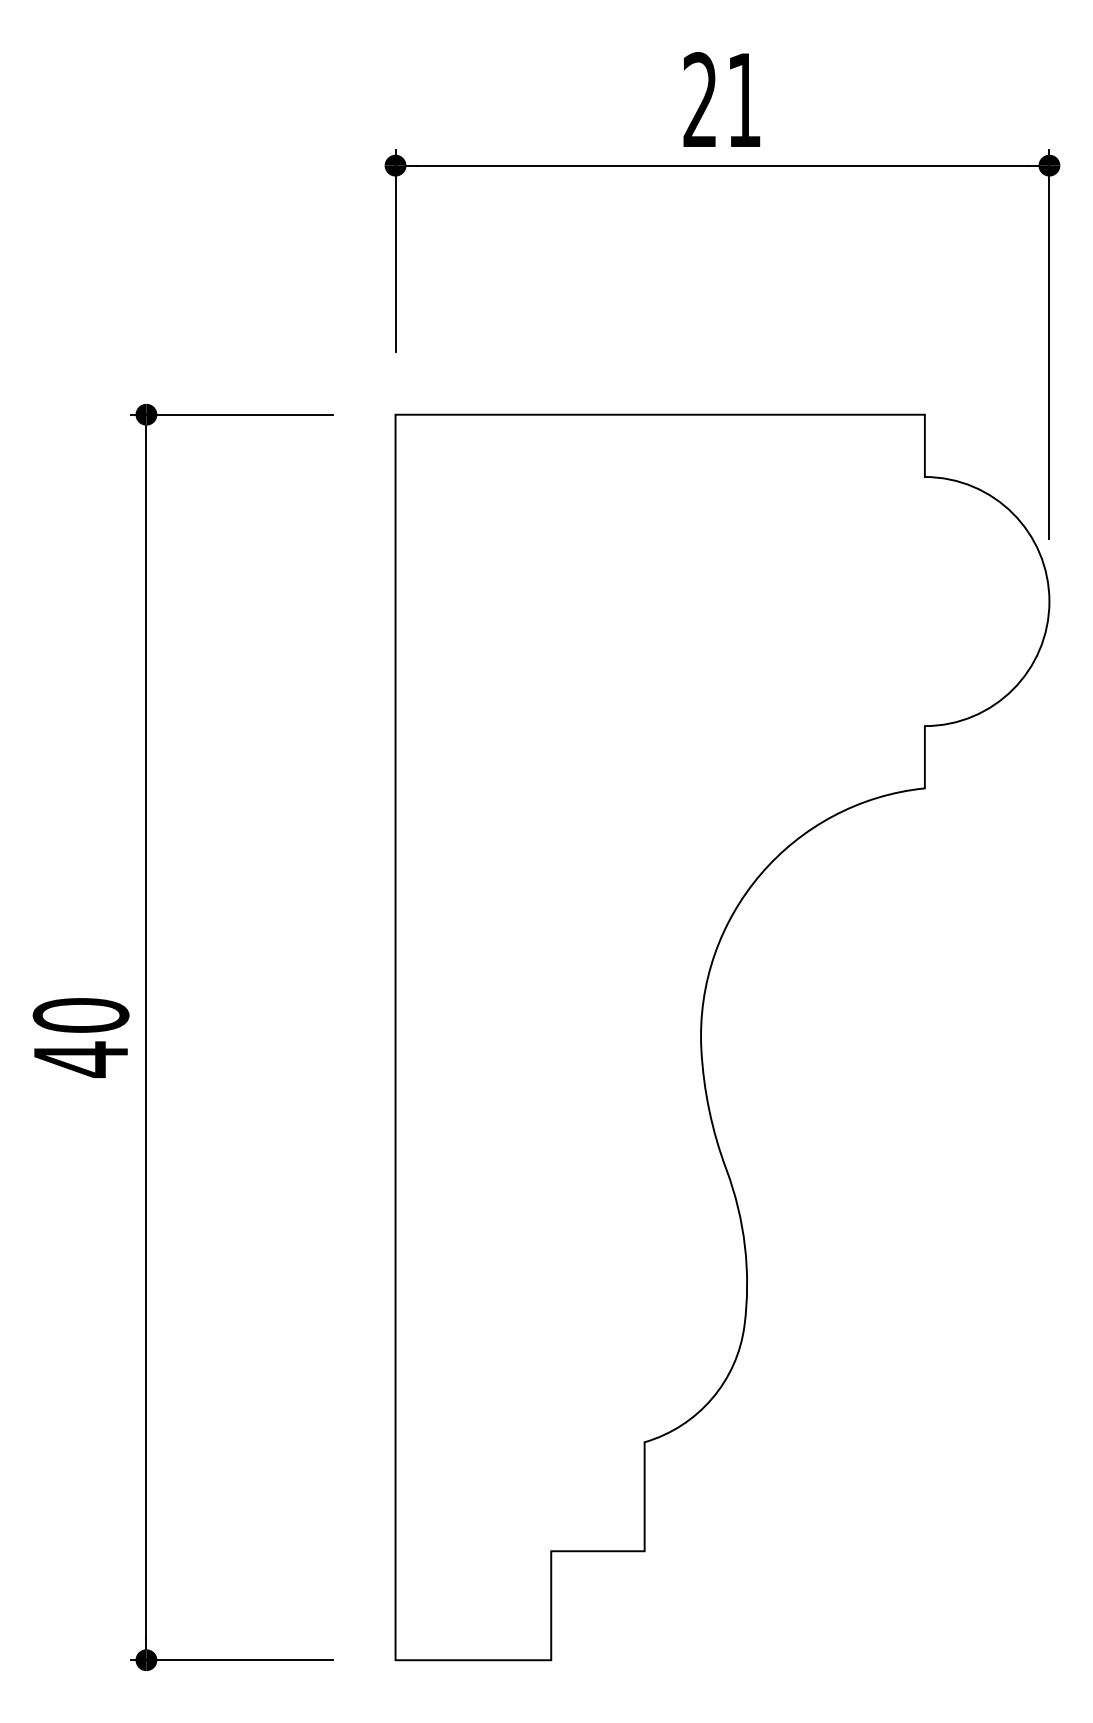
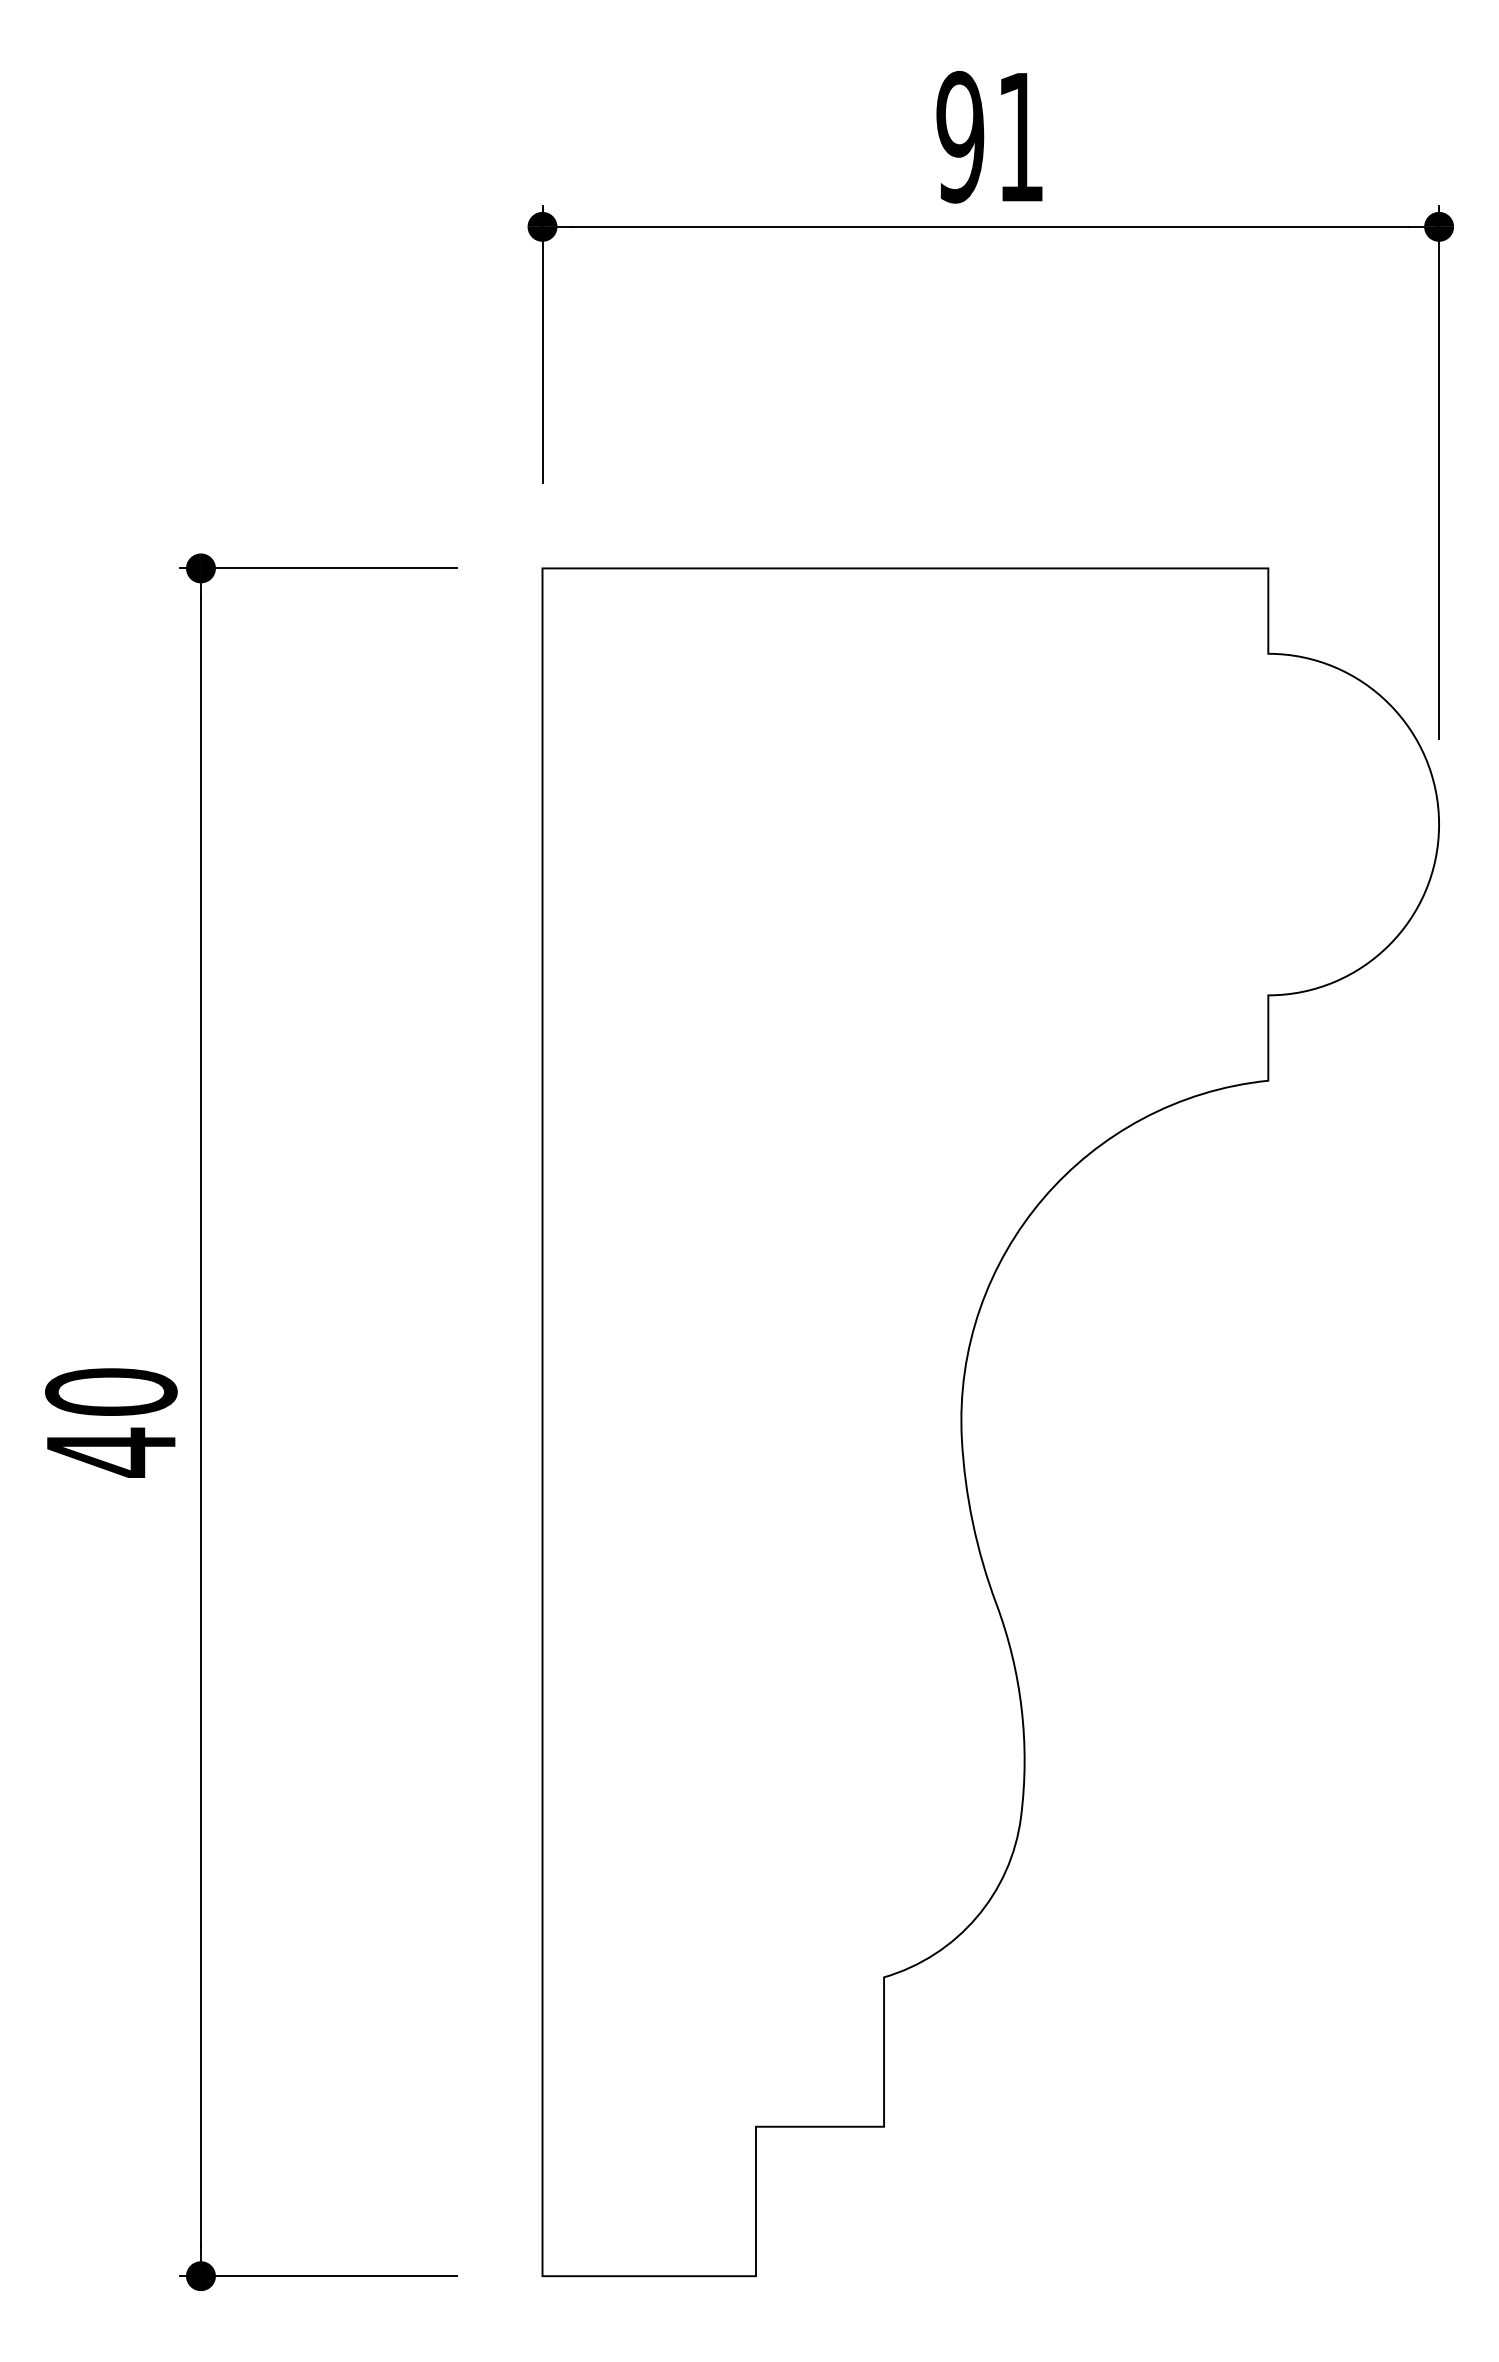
text: (700, 99) -> (960, 136), 21 -> 91

